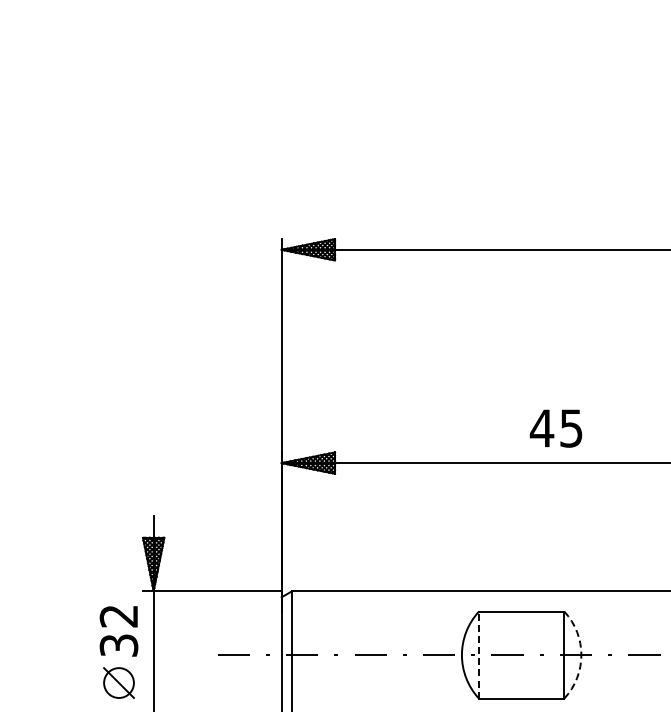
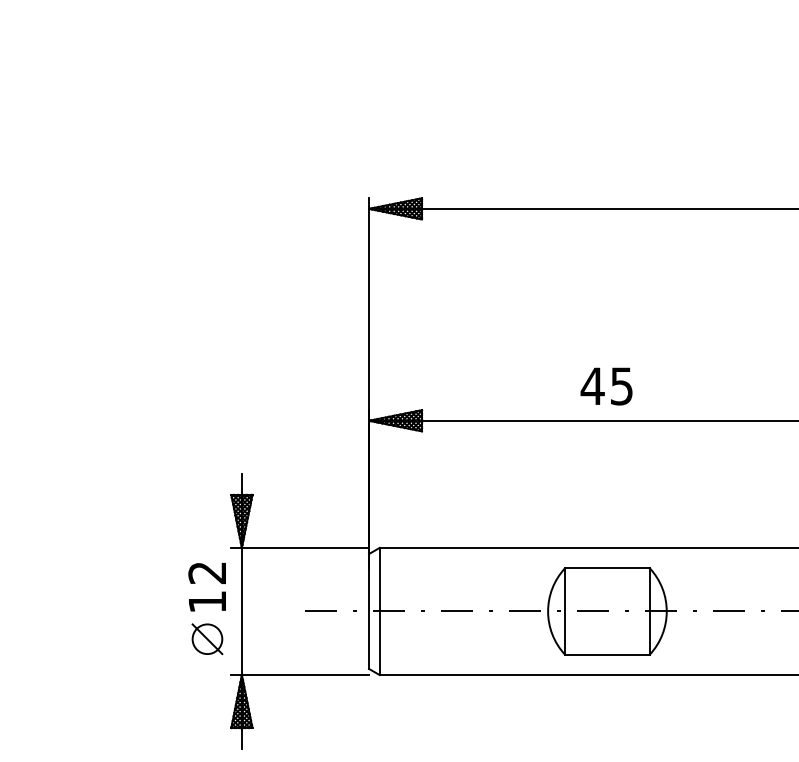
text: (555, 428) -> (606, 386), moved
text: (119, 645) -> (207, 601), 32 -> 12
line: (479, 655) -> (565, 611), dashed -> solid
arc: (581, 655) -> (666, 611), dashed -> solid

